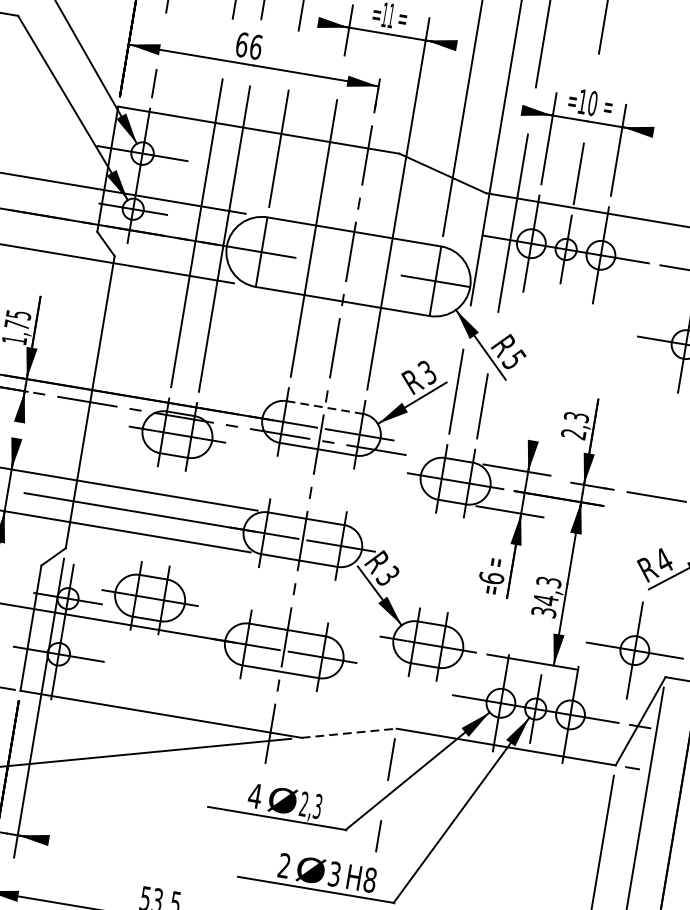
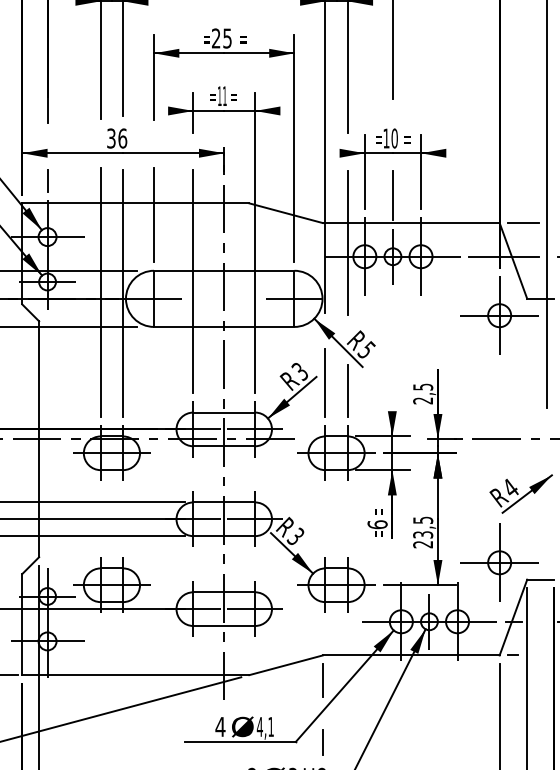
text: (242, 44) -> (111, 138), 66 -> 36
line: (325, 407) -> (224, 412), dashed -> solid
text: (575, 416) -> (422, 386), 2,3 -> 2,5
text: (546, 597) -> (423, 532), 34,3 -> 23,5
line: (349, 733) -> (286, 665), dashed -> solid
text: (309, 804) -> (264, 726), 2,3 -> 4,1

